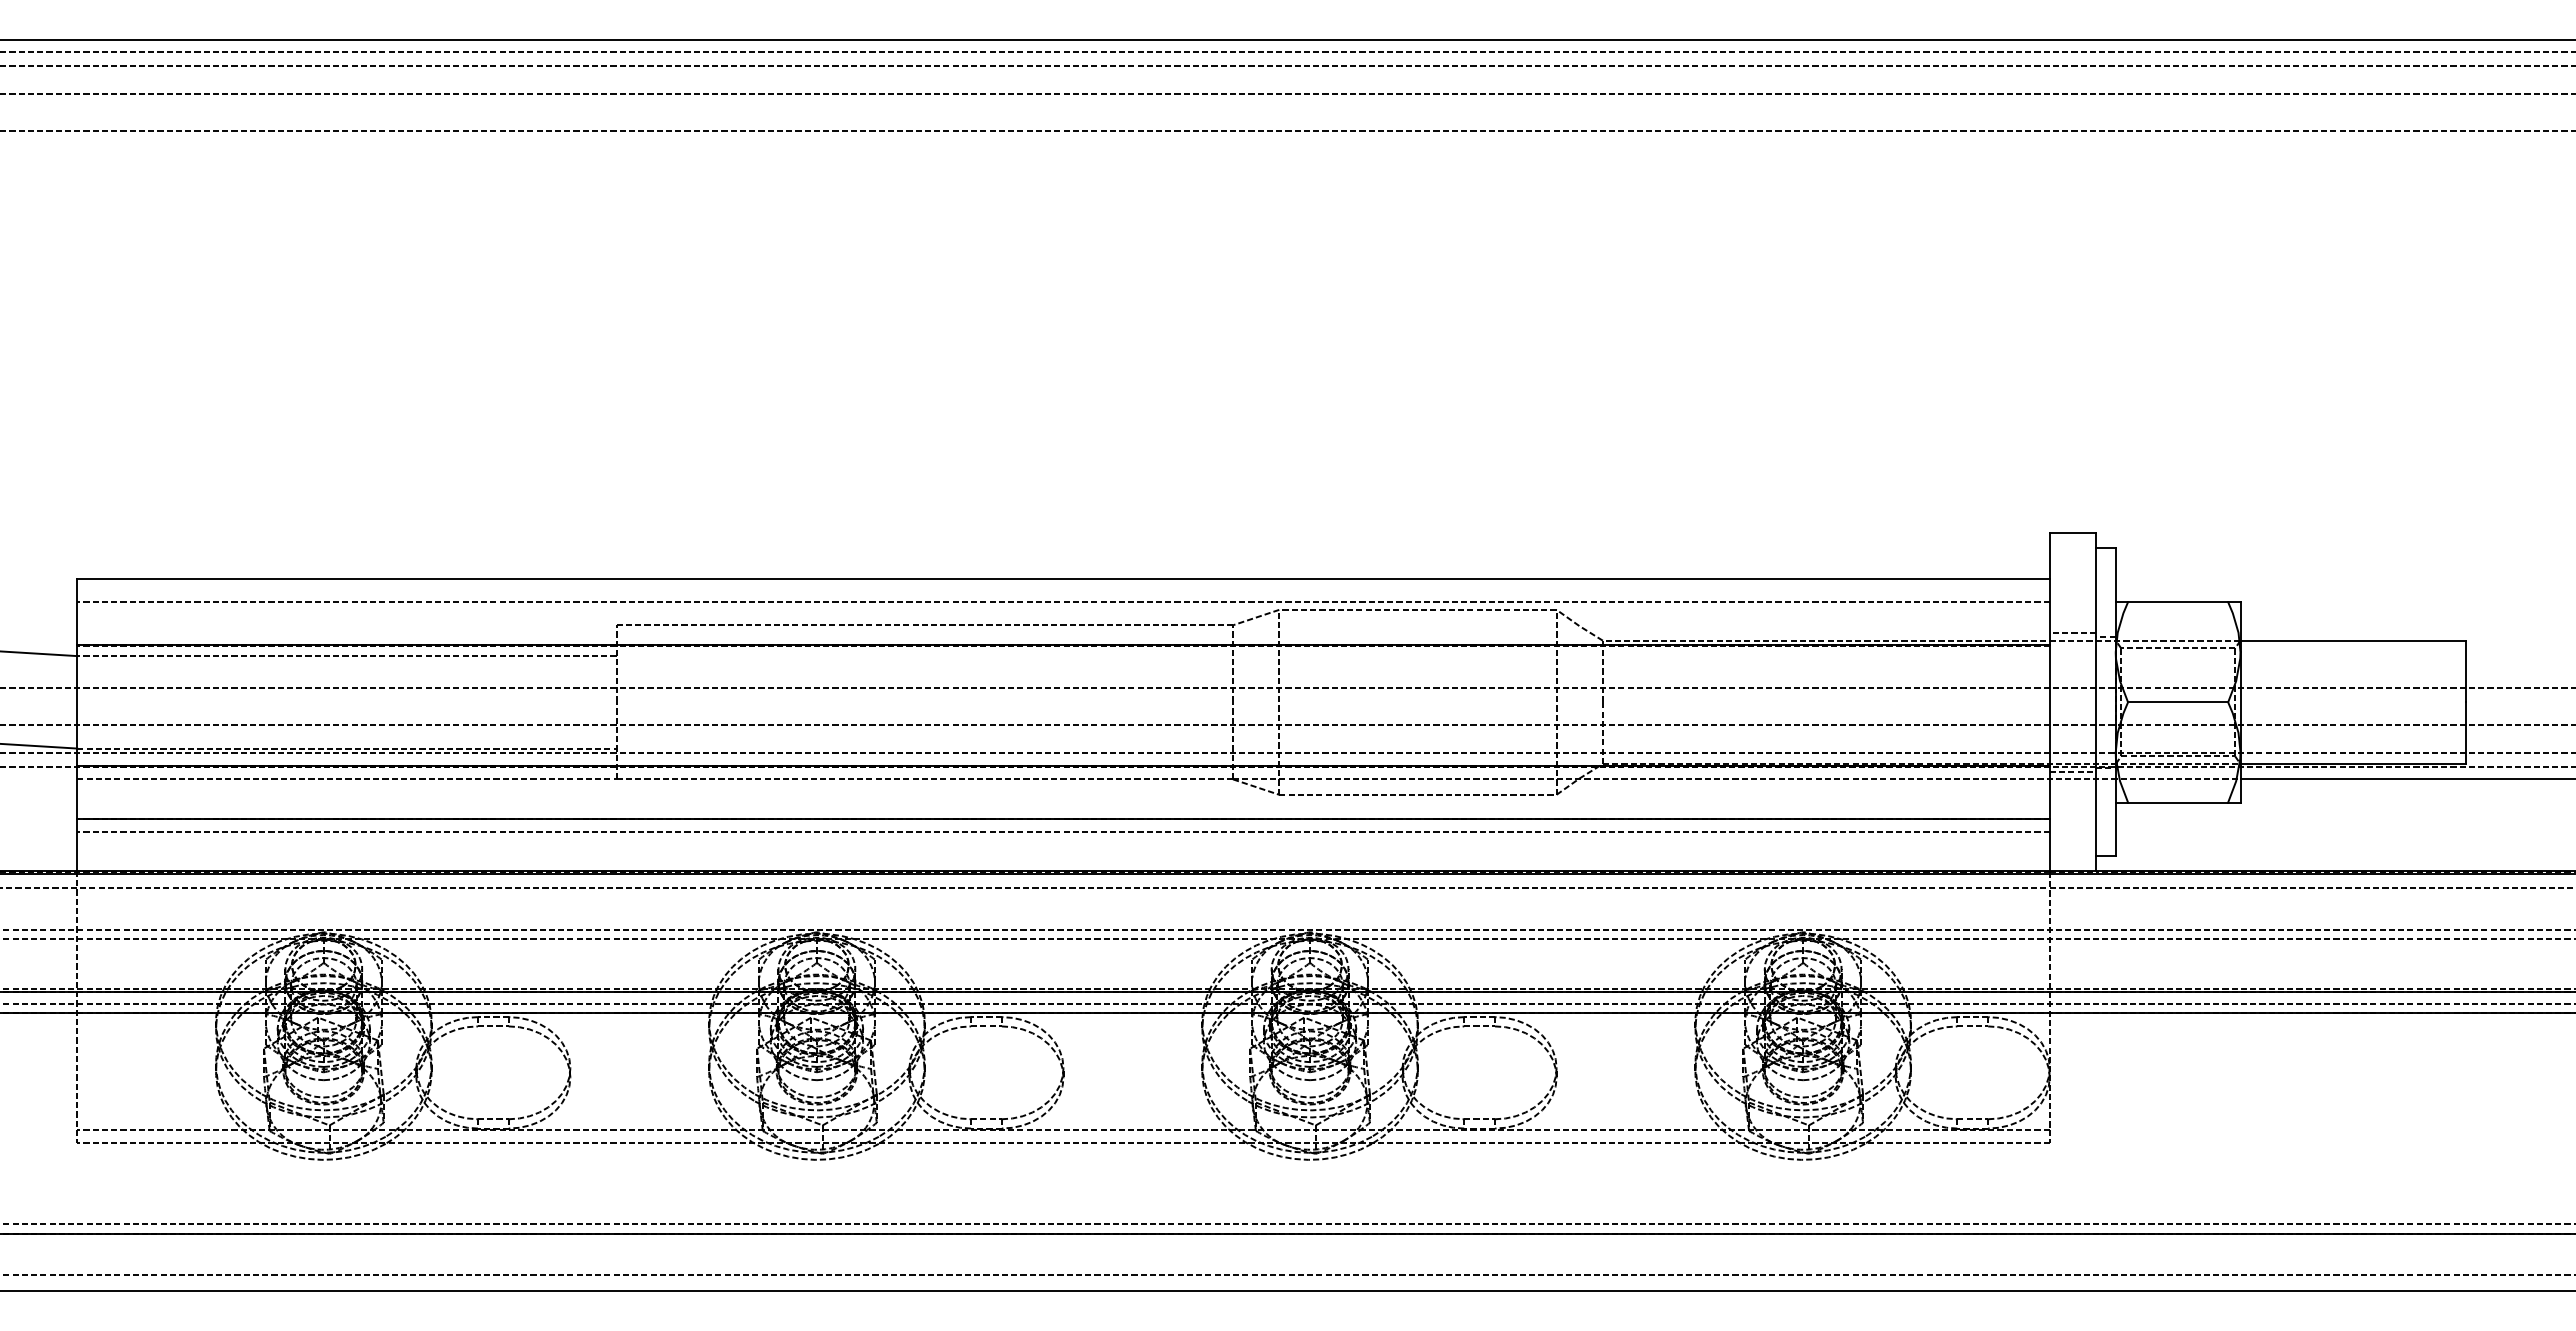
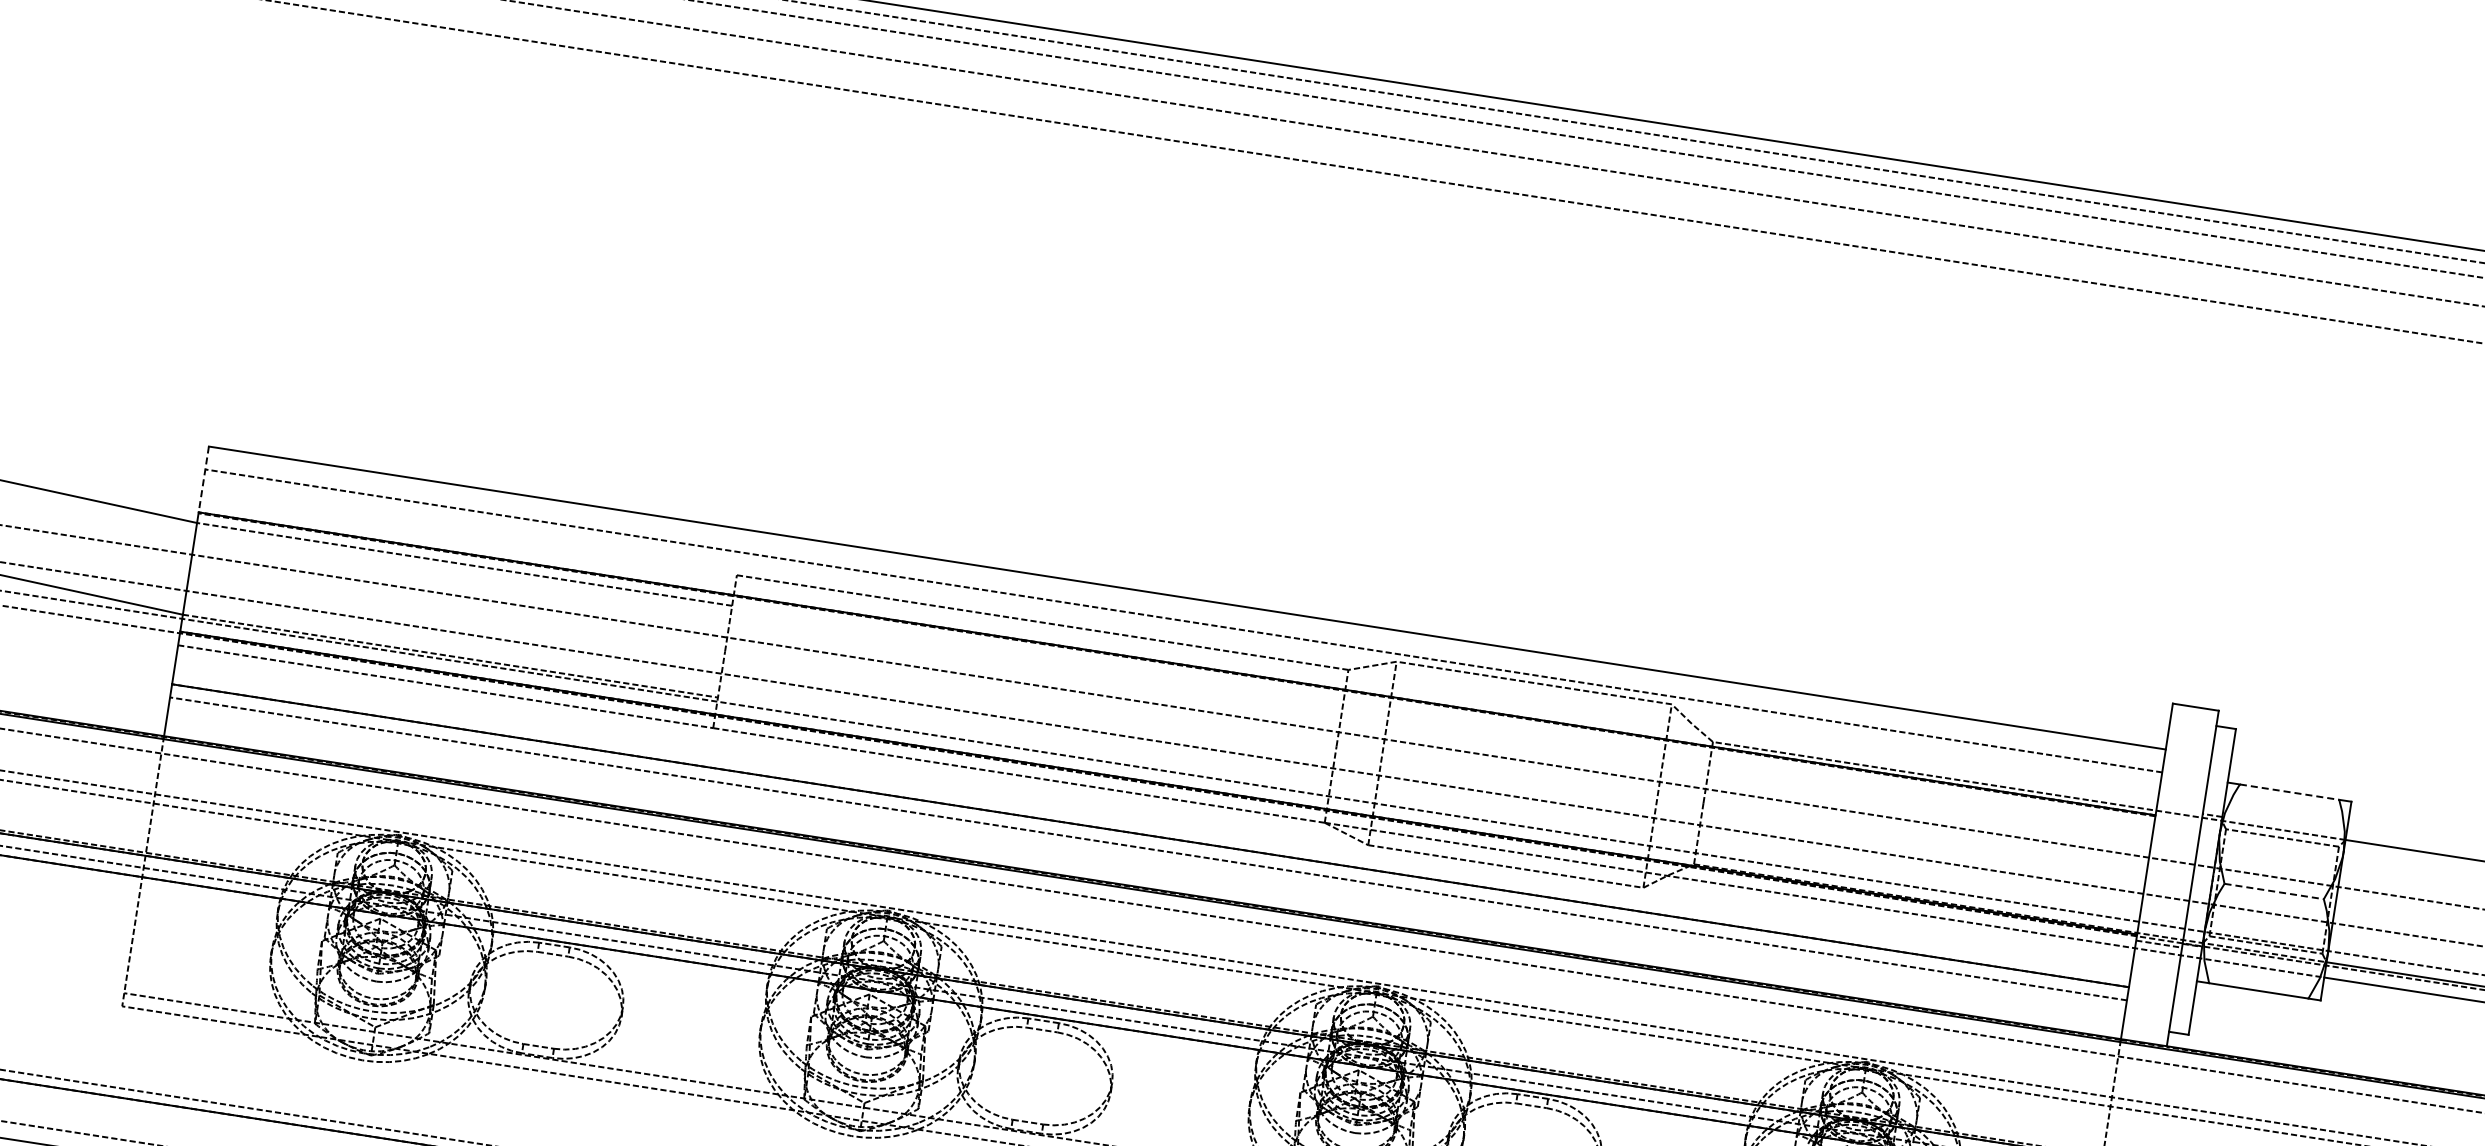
line: (2178, 602) -> (2289, 792), solid -> dashed
line: (77, 612) -> (204, 479), solid -> dashed
line: (2072, 632) -> (2180, 806), removed
line: (2178, 702) -> (2274, 891), solid -> dashed

